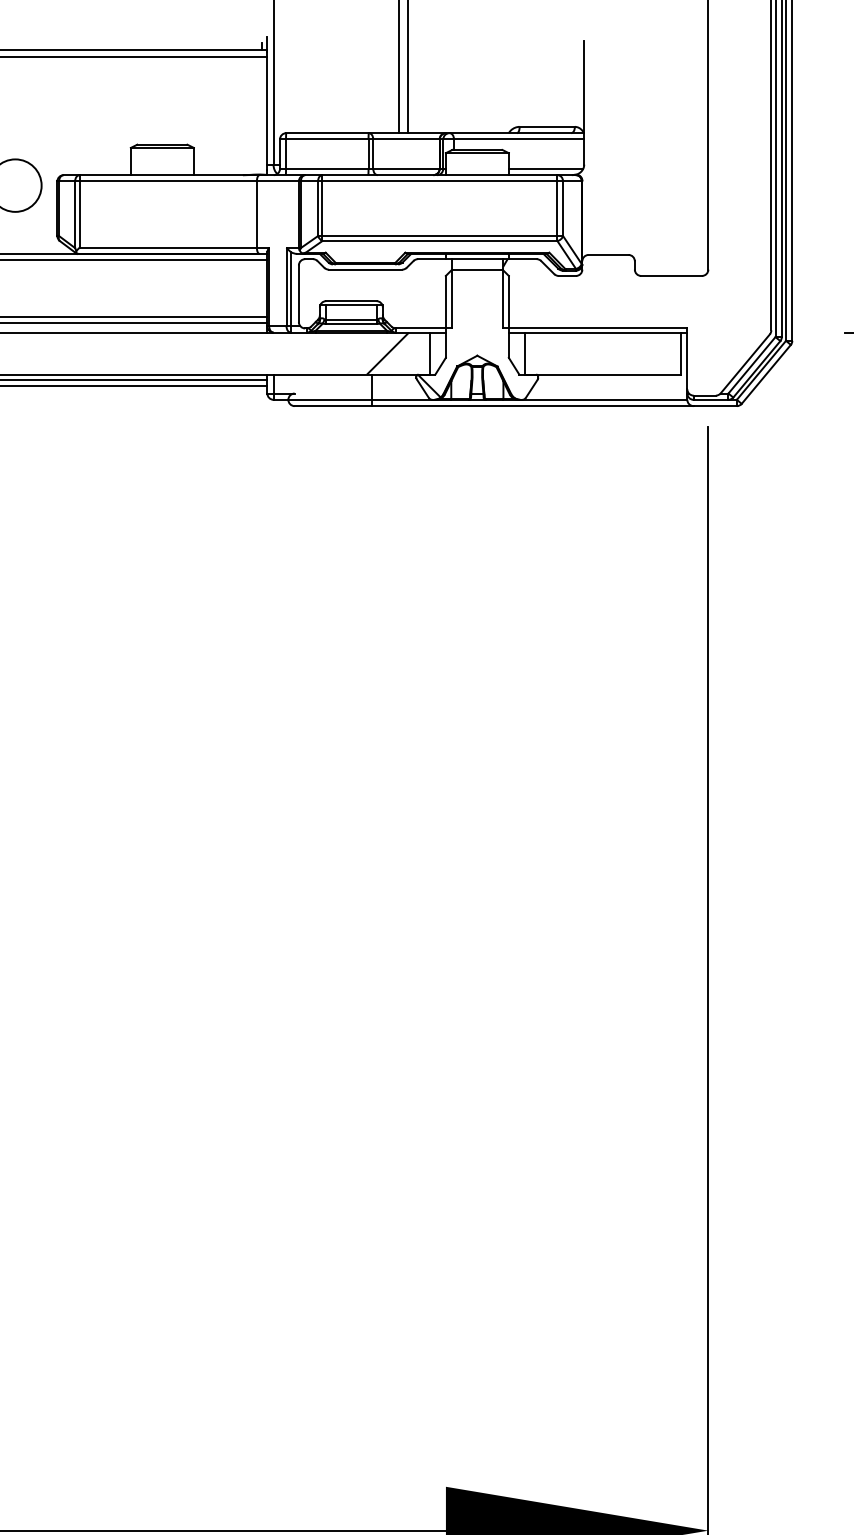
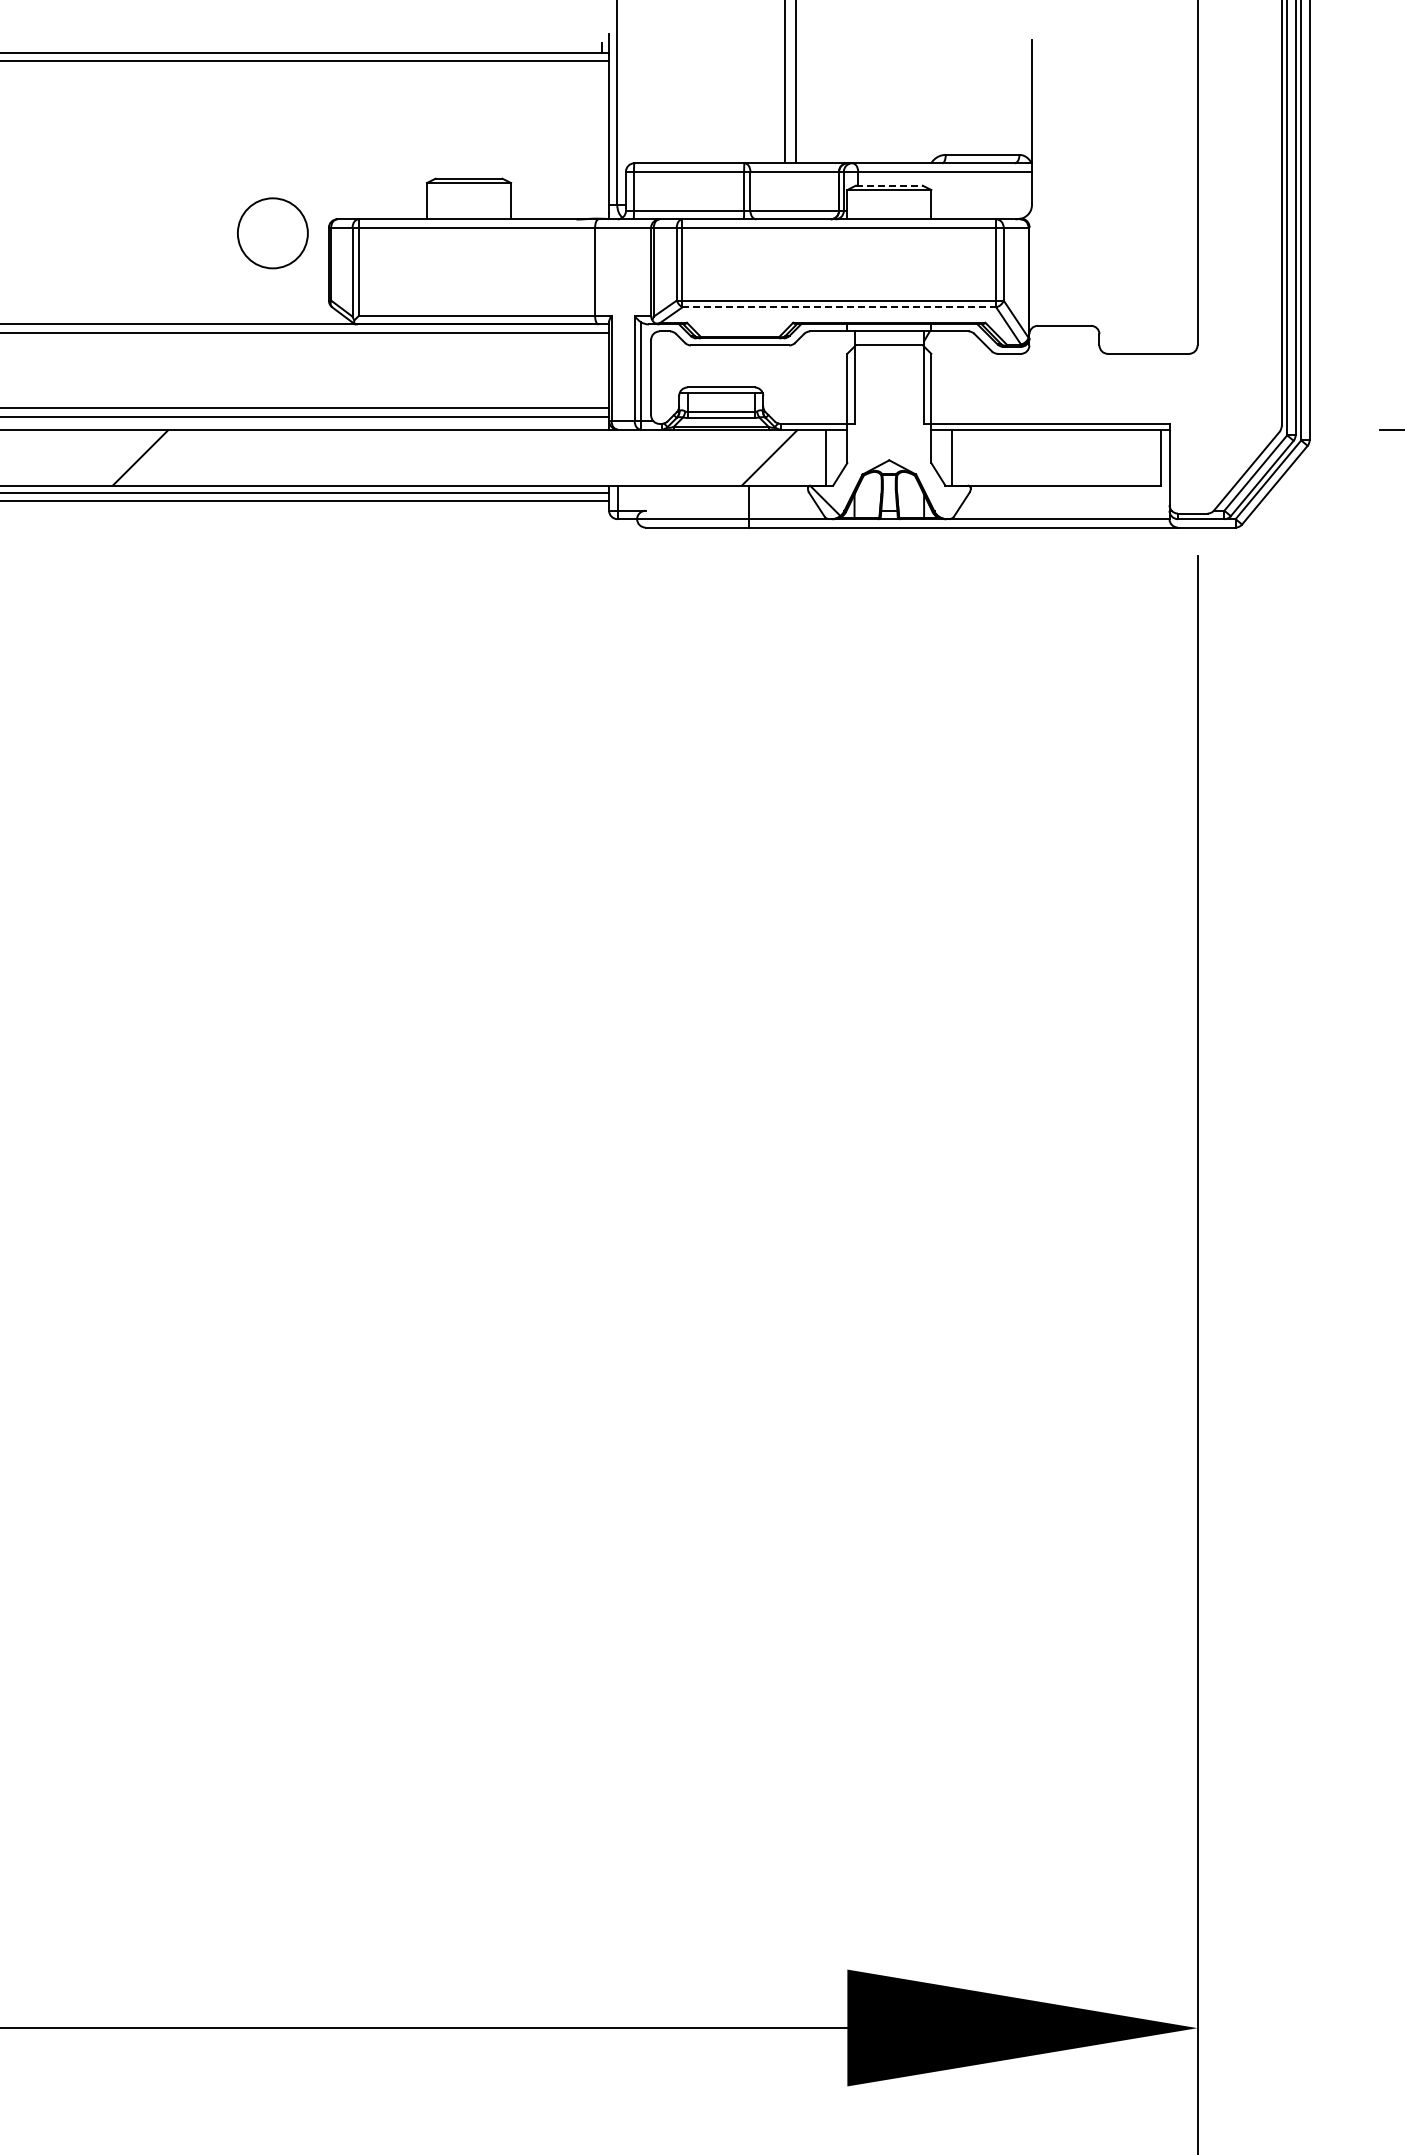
line: (477, 149) -> (889, 185), solid -> dashed
line: (545, 168) -> (980, 210), removed
line: (440, 241) -> (839, 307), solid -> dashed

